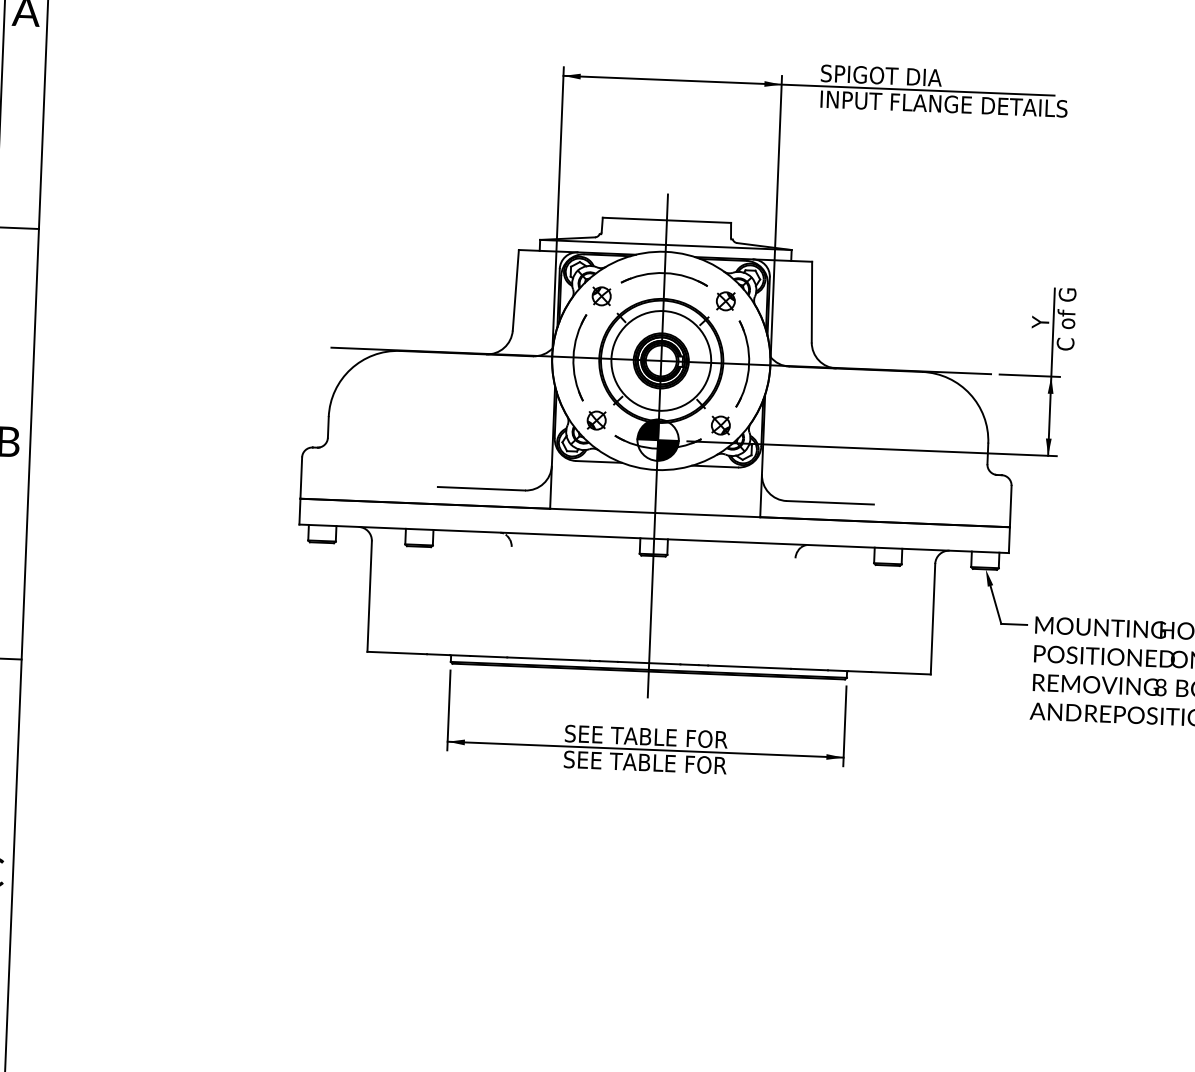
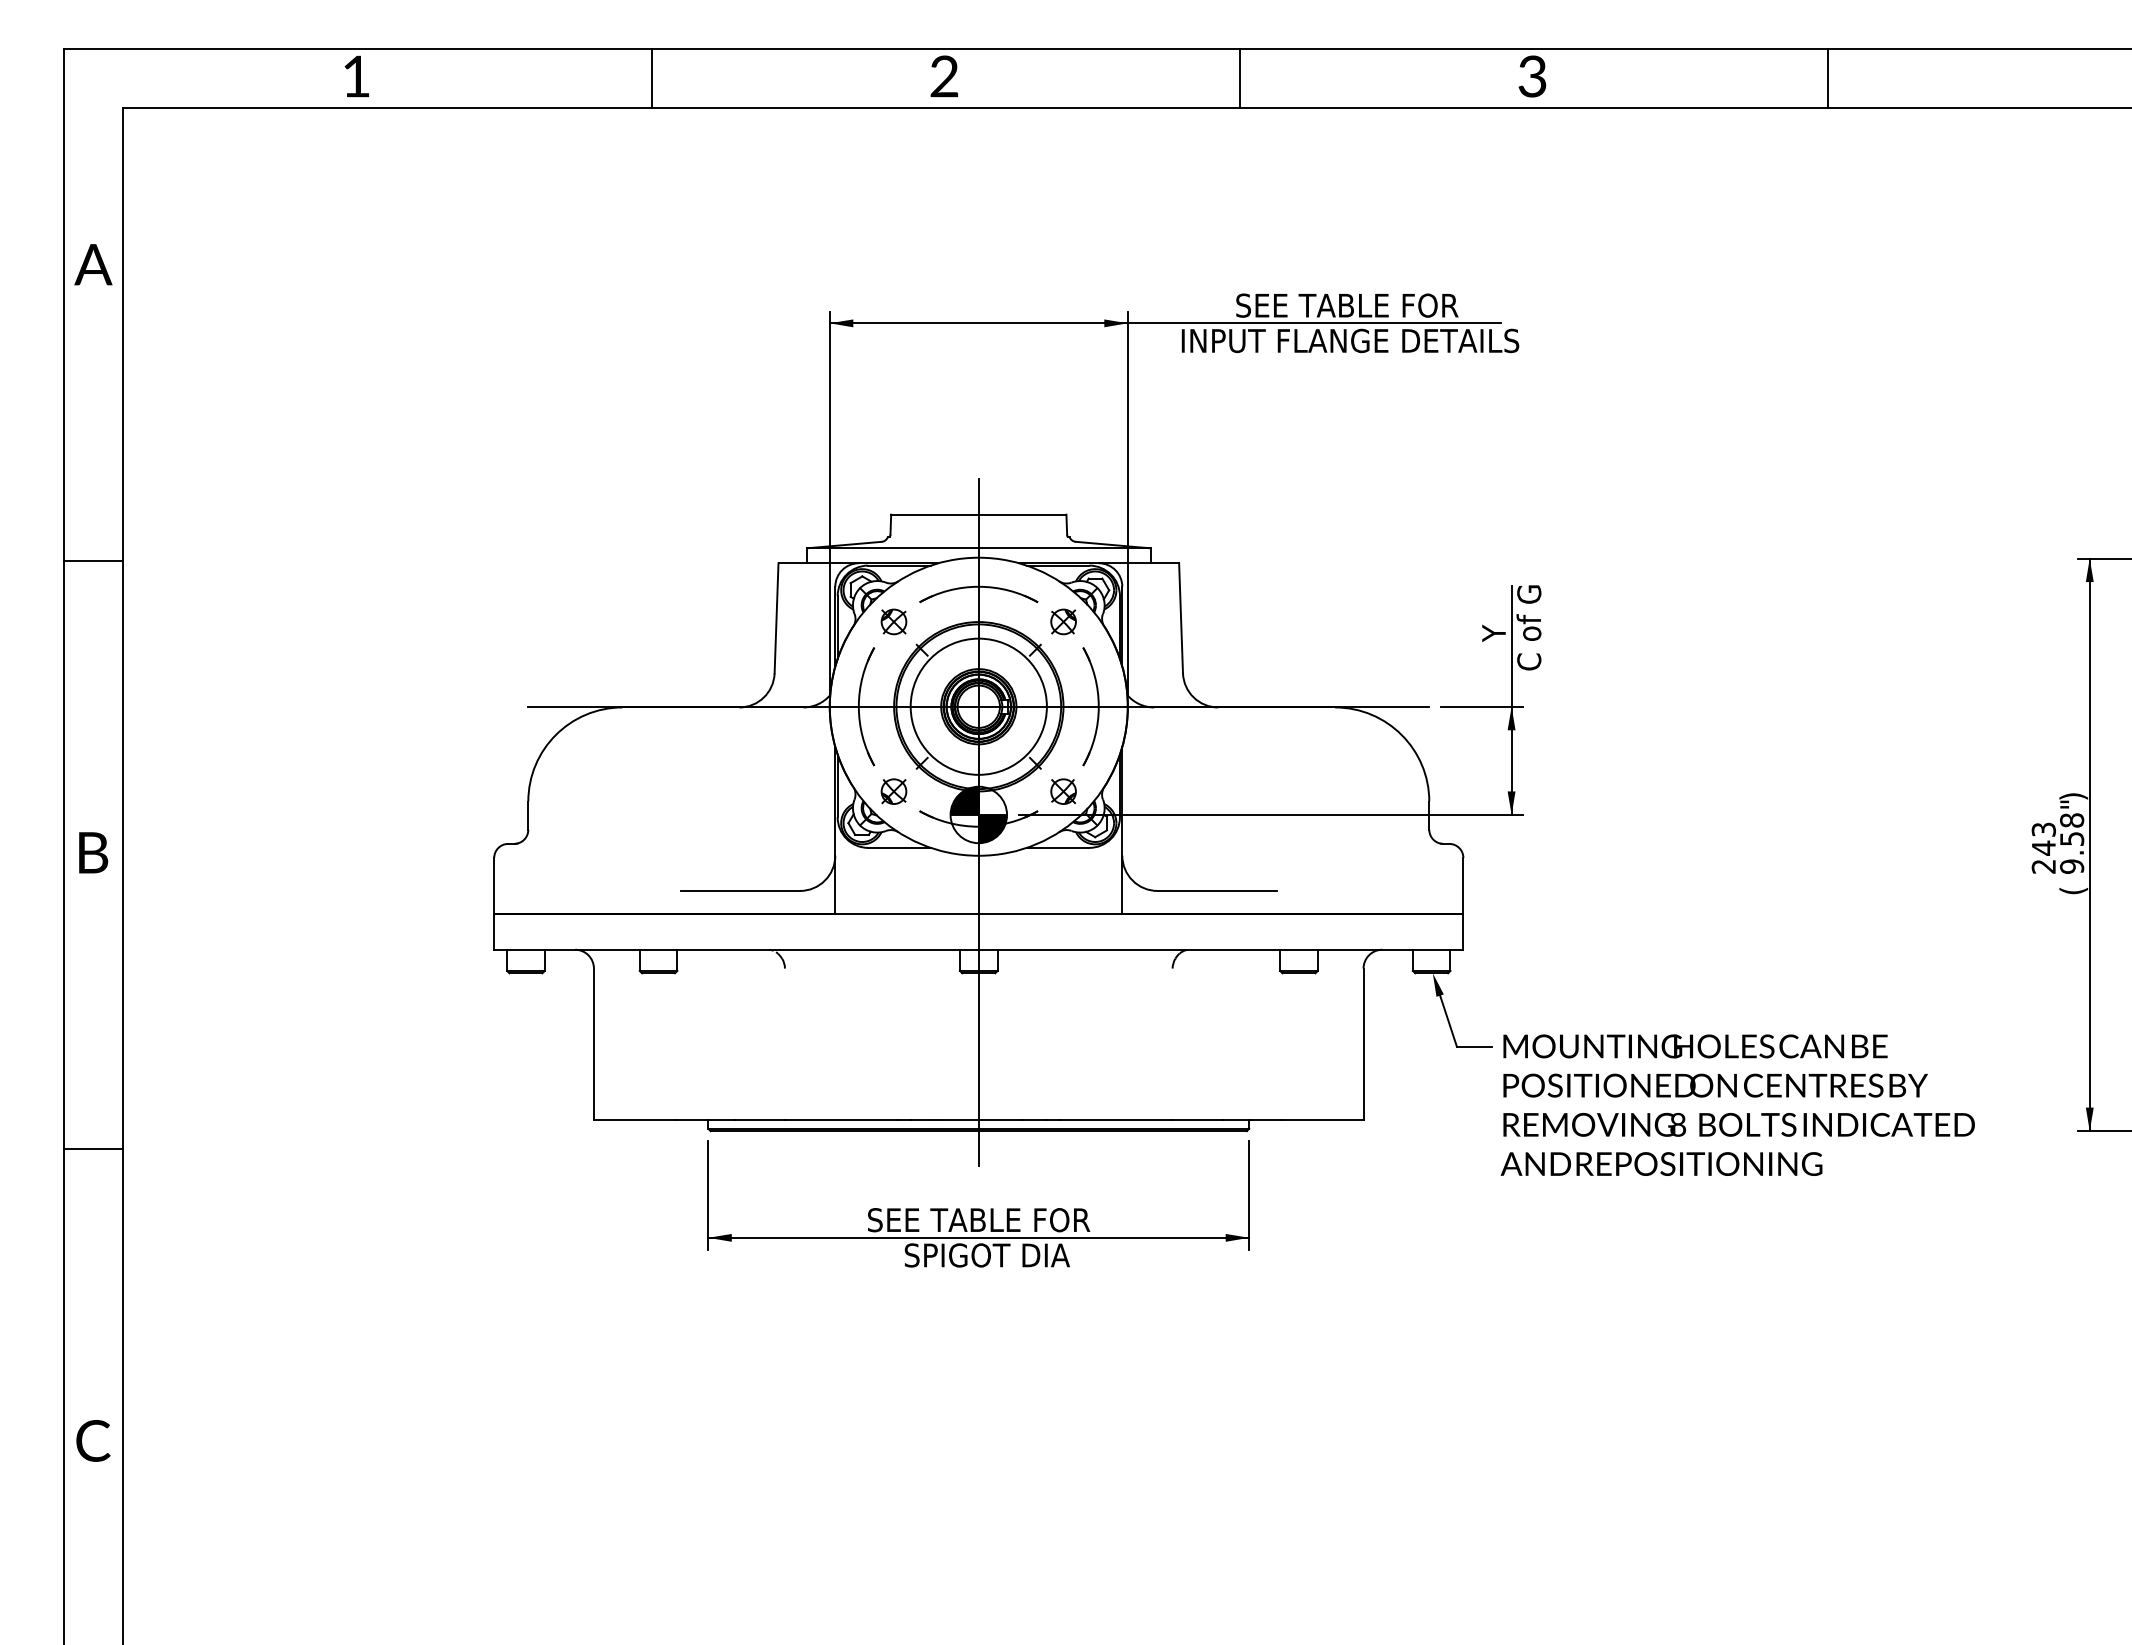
text: (922, 77) -> (1319, 305), SPIGOT DIA -> SEE TABLE FOR
text: (645, 762) -> (979, 1255), SEE TABLE FOR -> SPIGOT DIA

